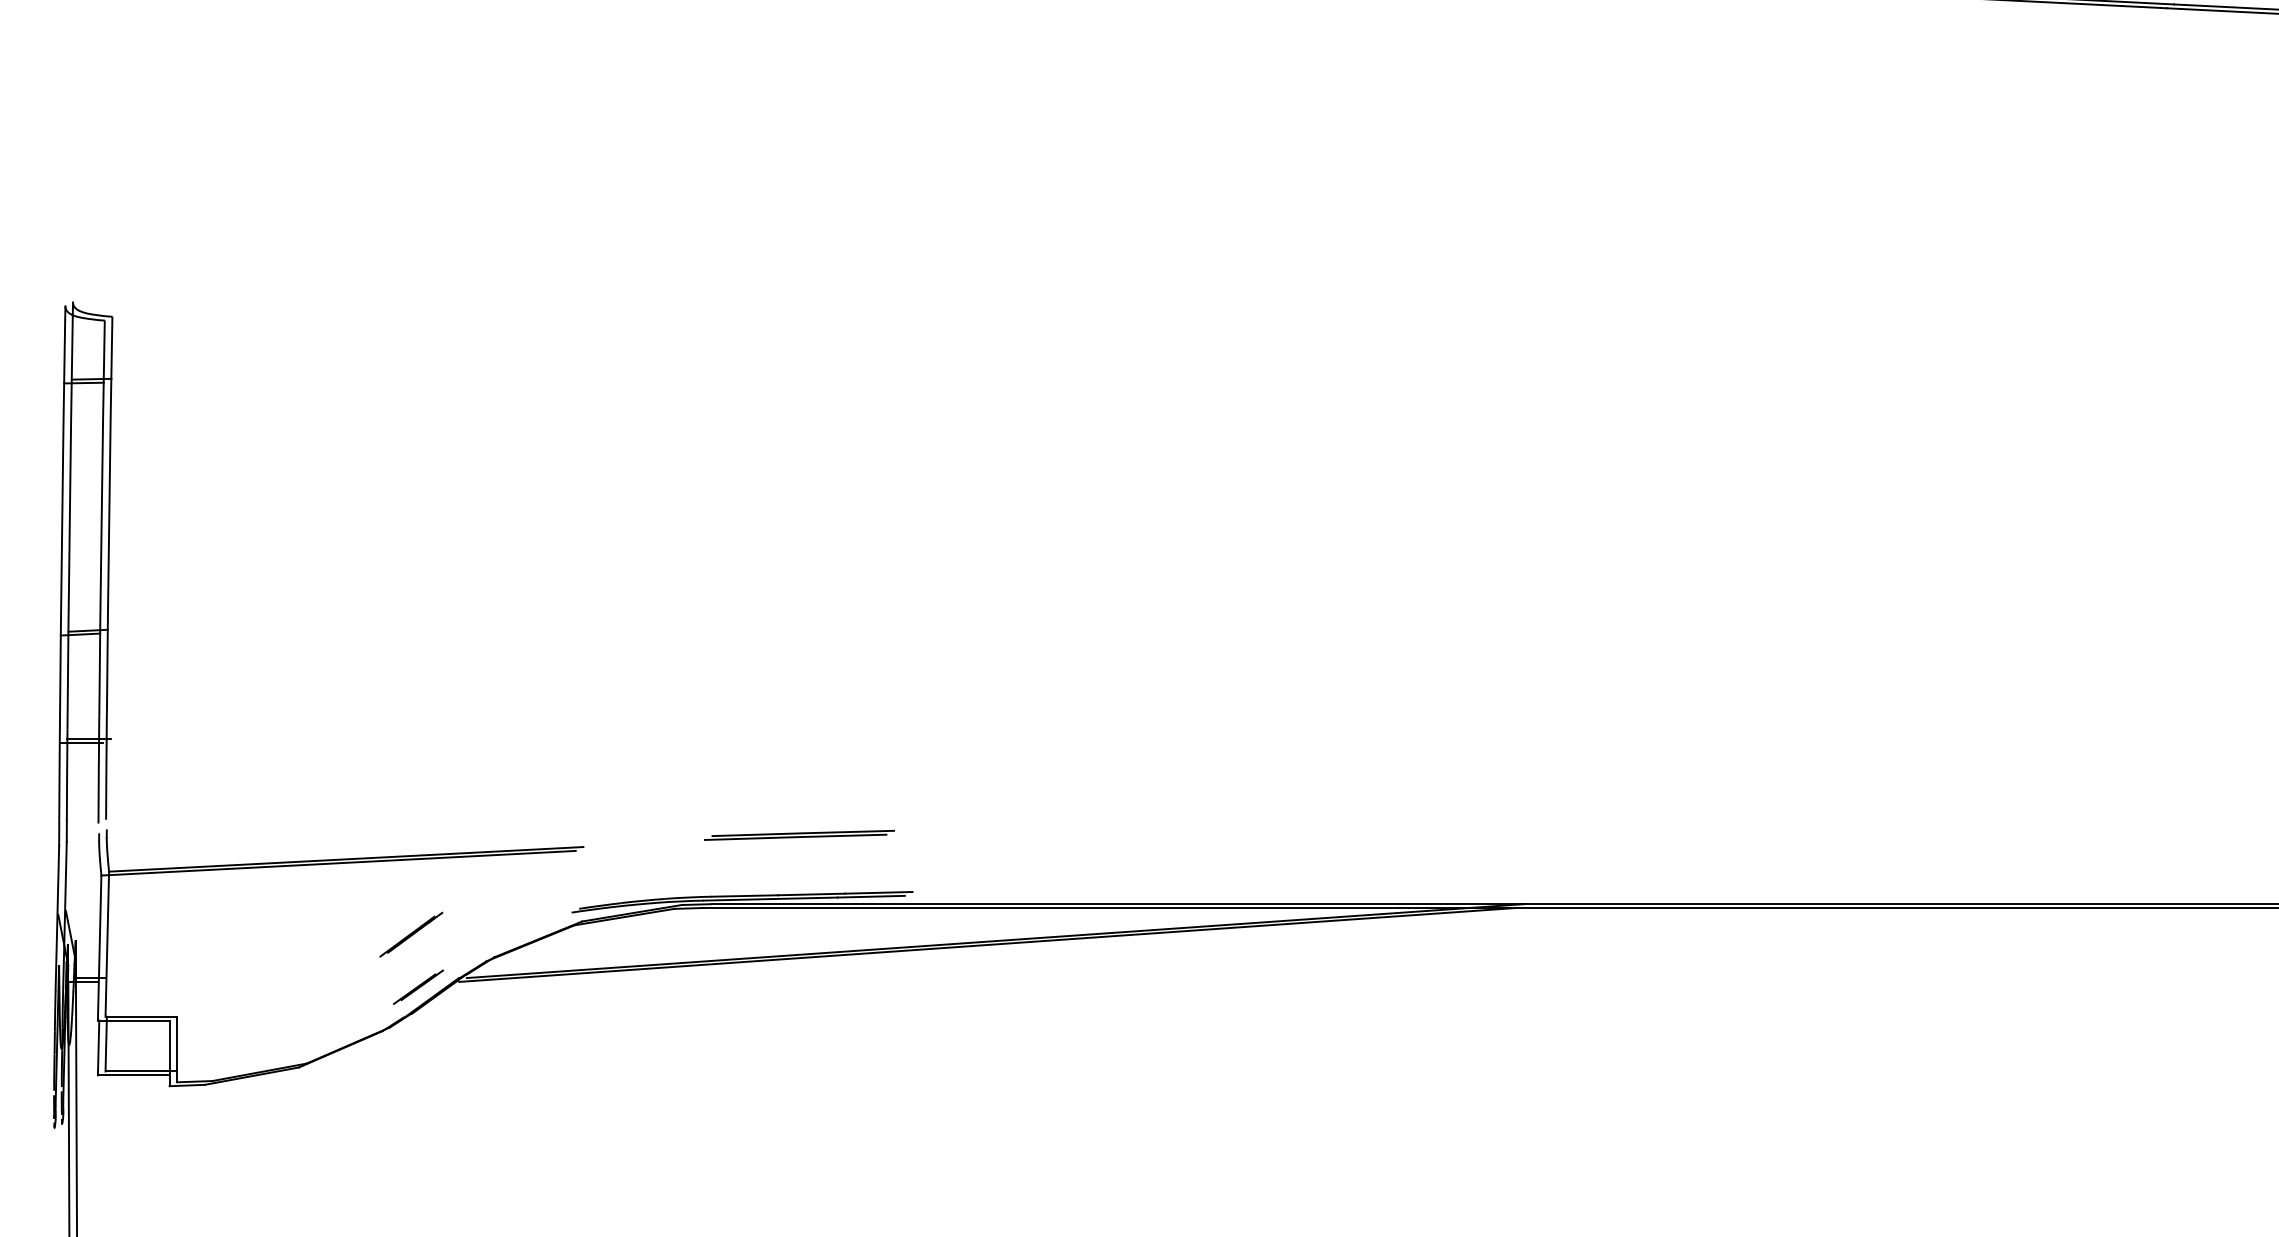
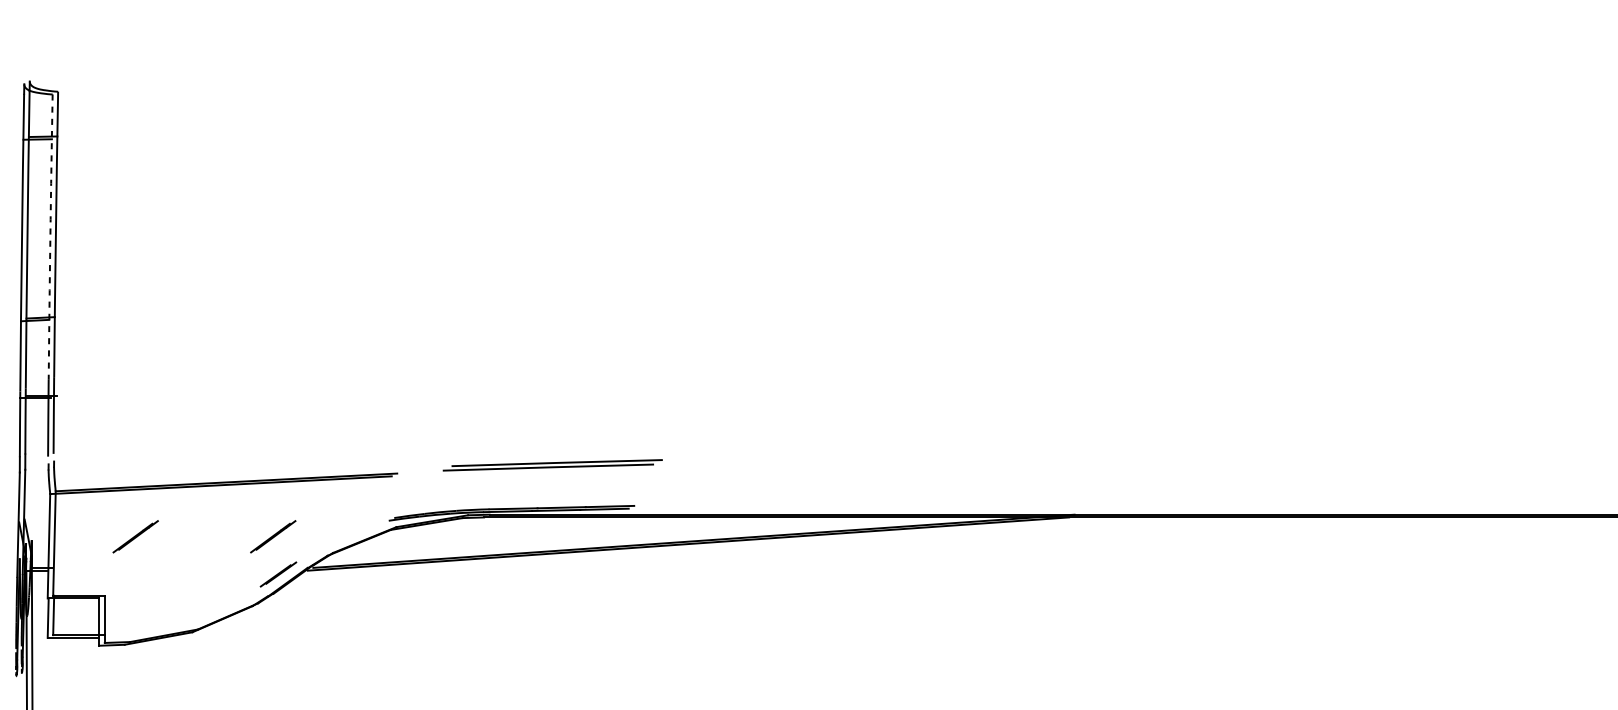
arc: (101, 518) -> (50, 237), solid -> dashed
part: (799, 834) -> (552, 464), size x1.6
line: (220, 934) -> (135, 536), added

